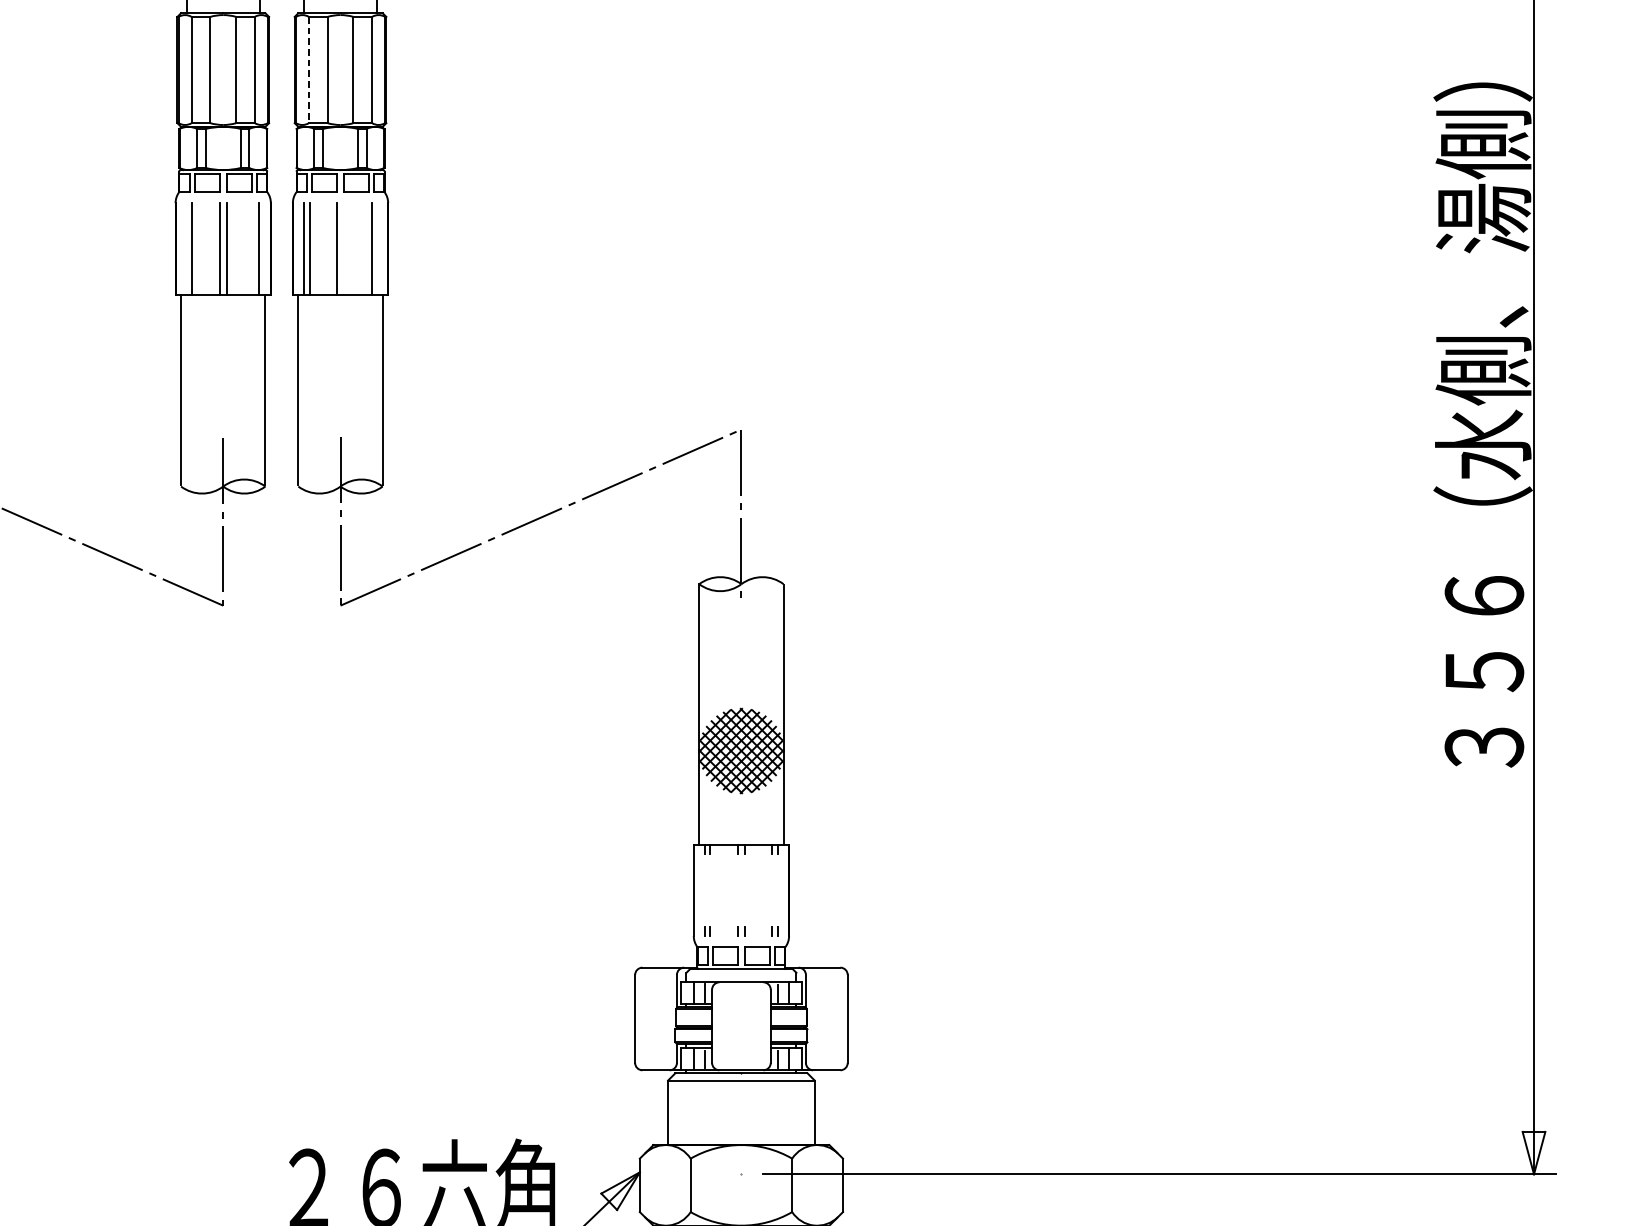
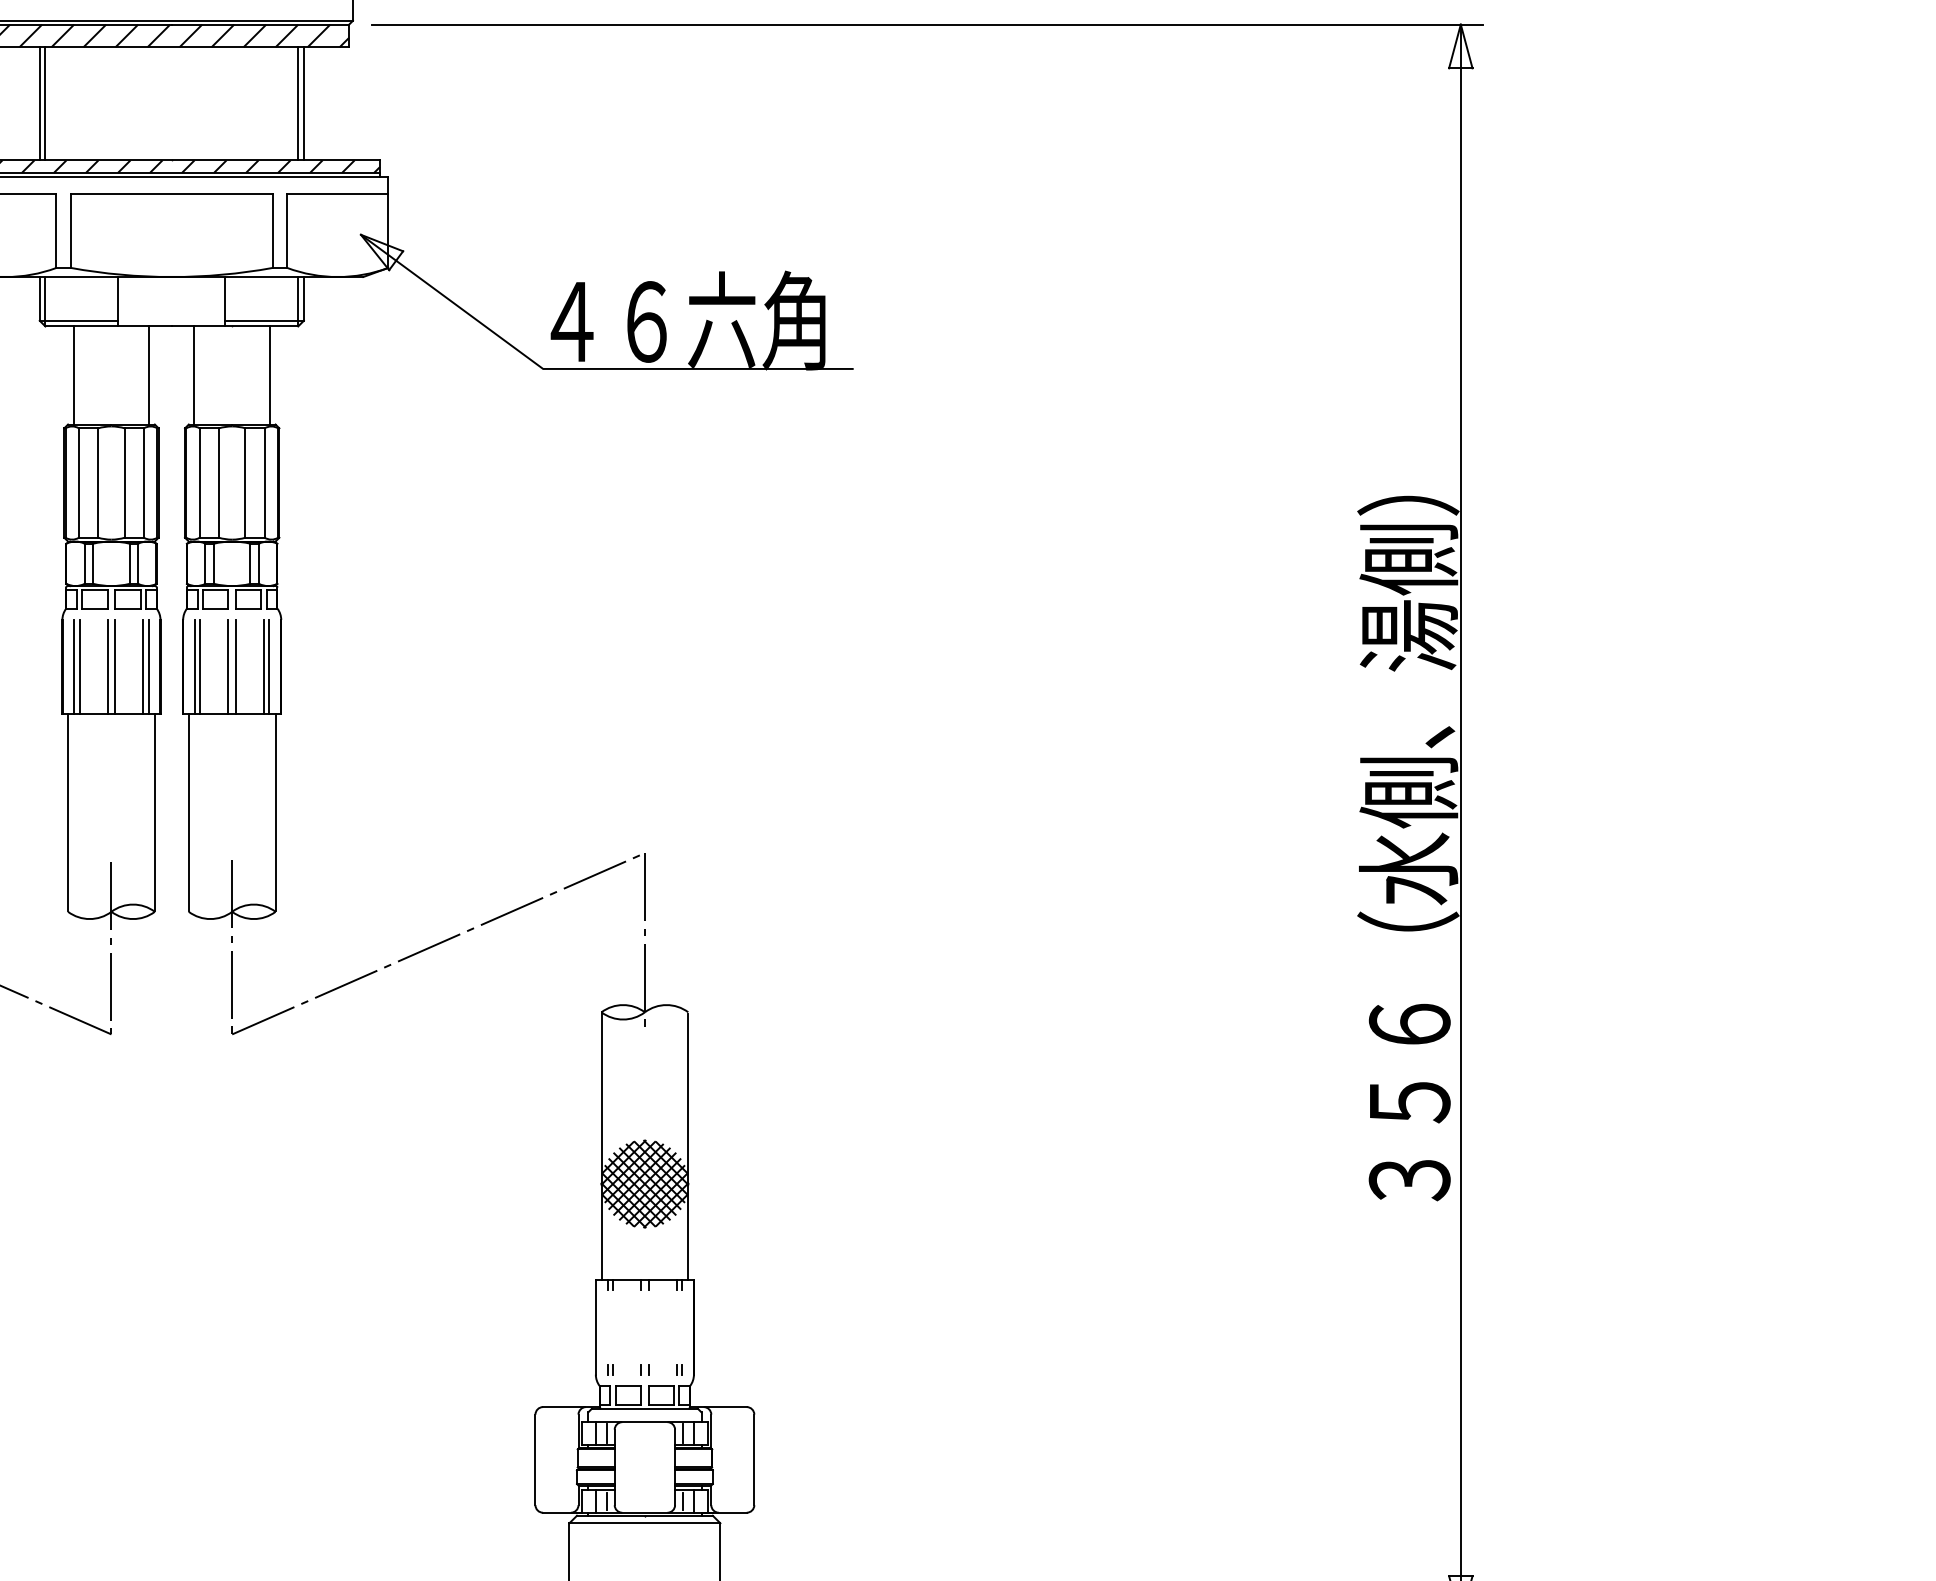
line: (308, 70) -> (199, 483), dashed -> solid
line: (187, 249) -> (74, 667), added
line: (254, 249) -> (143, 667), added
line: (343, 249) -> (235, 667), added
line: (376, 249) -> (269, 667), added

